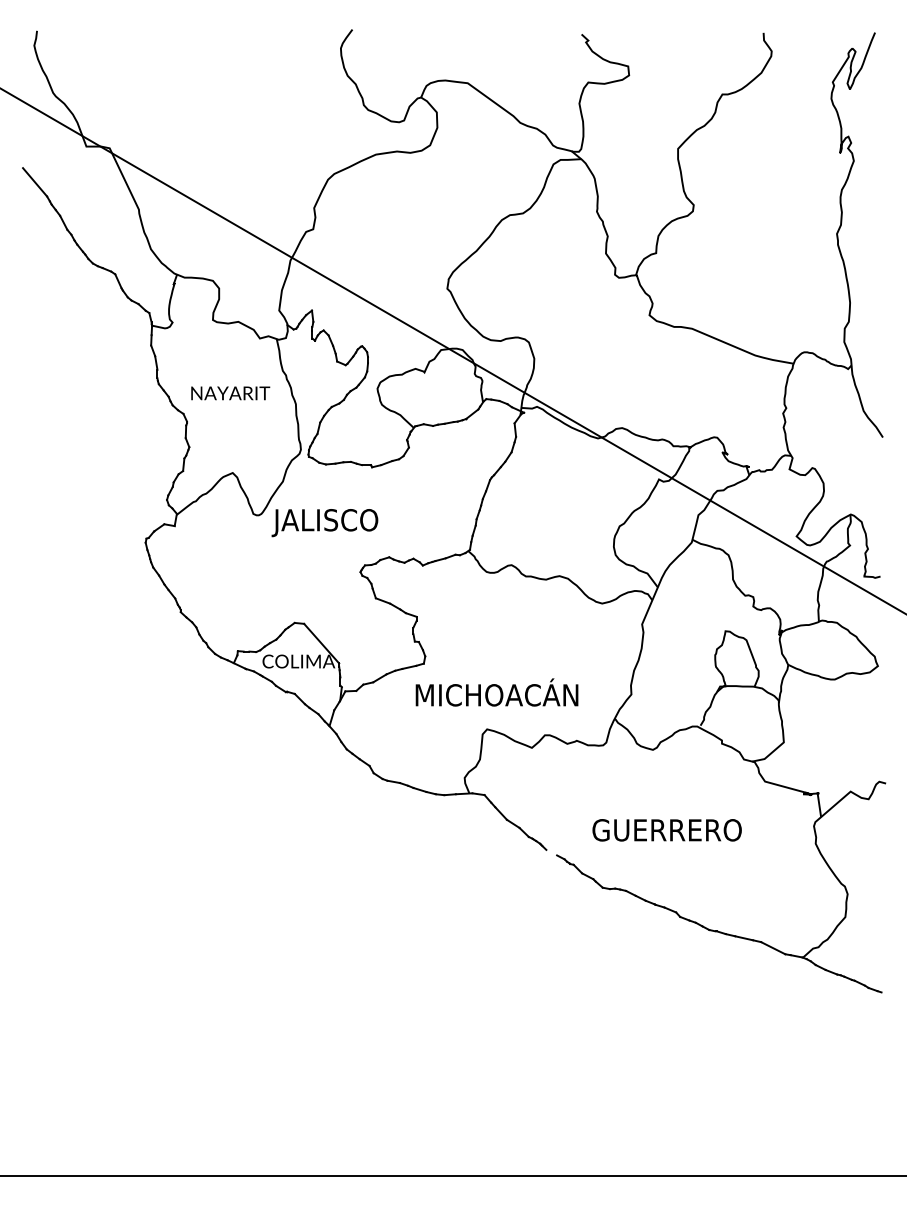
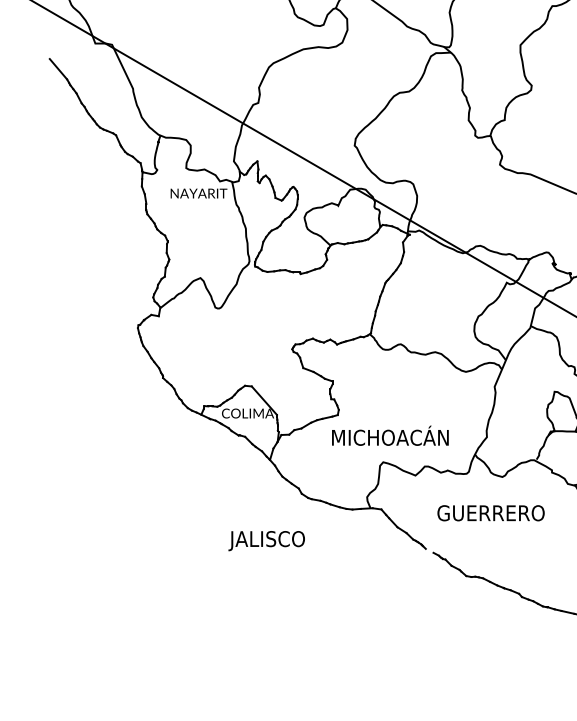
text: (230, 393) -> (198, 193), moved
text: (324, 523) -> (266, 541), moved
text: (666, 830) -> (490, 513), moved

